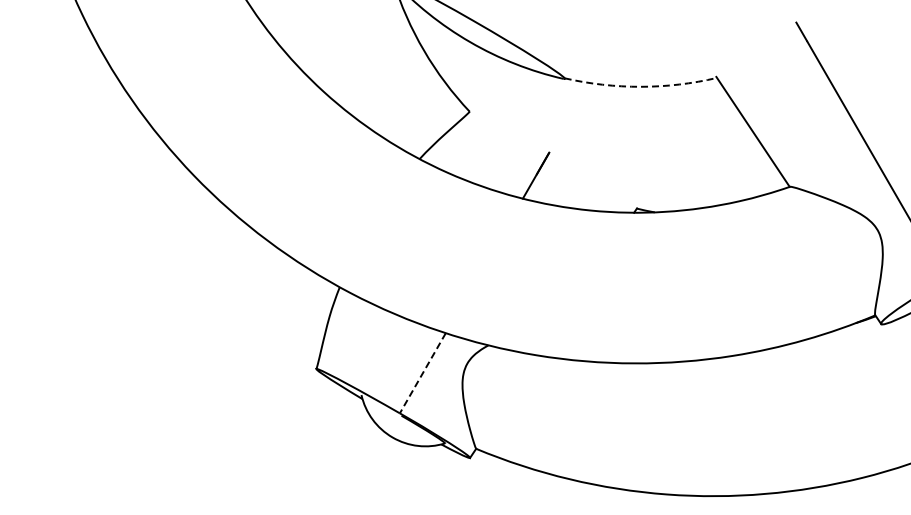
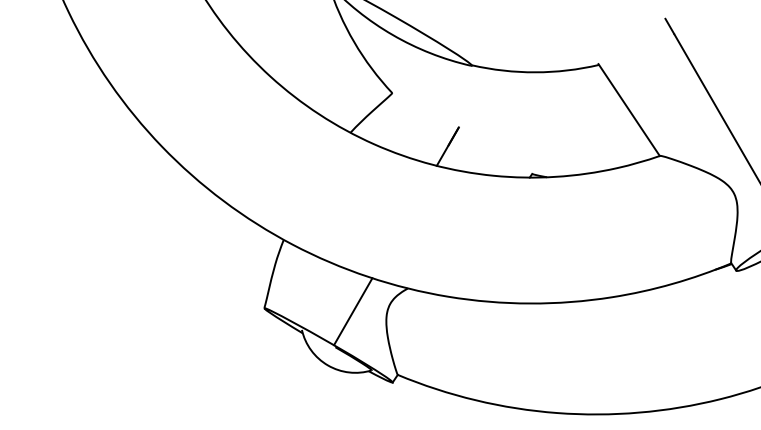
arc: (640, 86) -> (535, 72), dashed -> solid
line: (422, 373) -> (352, 311), dashed -> solid

